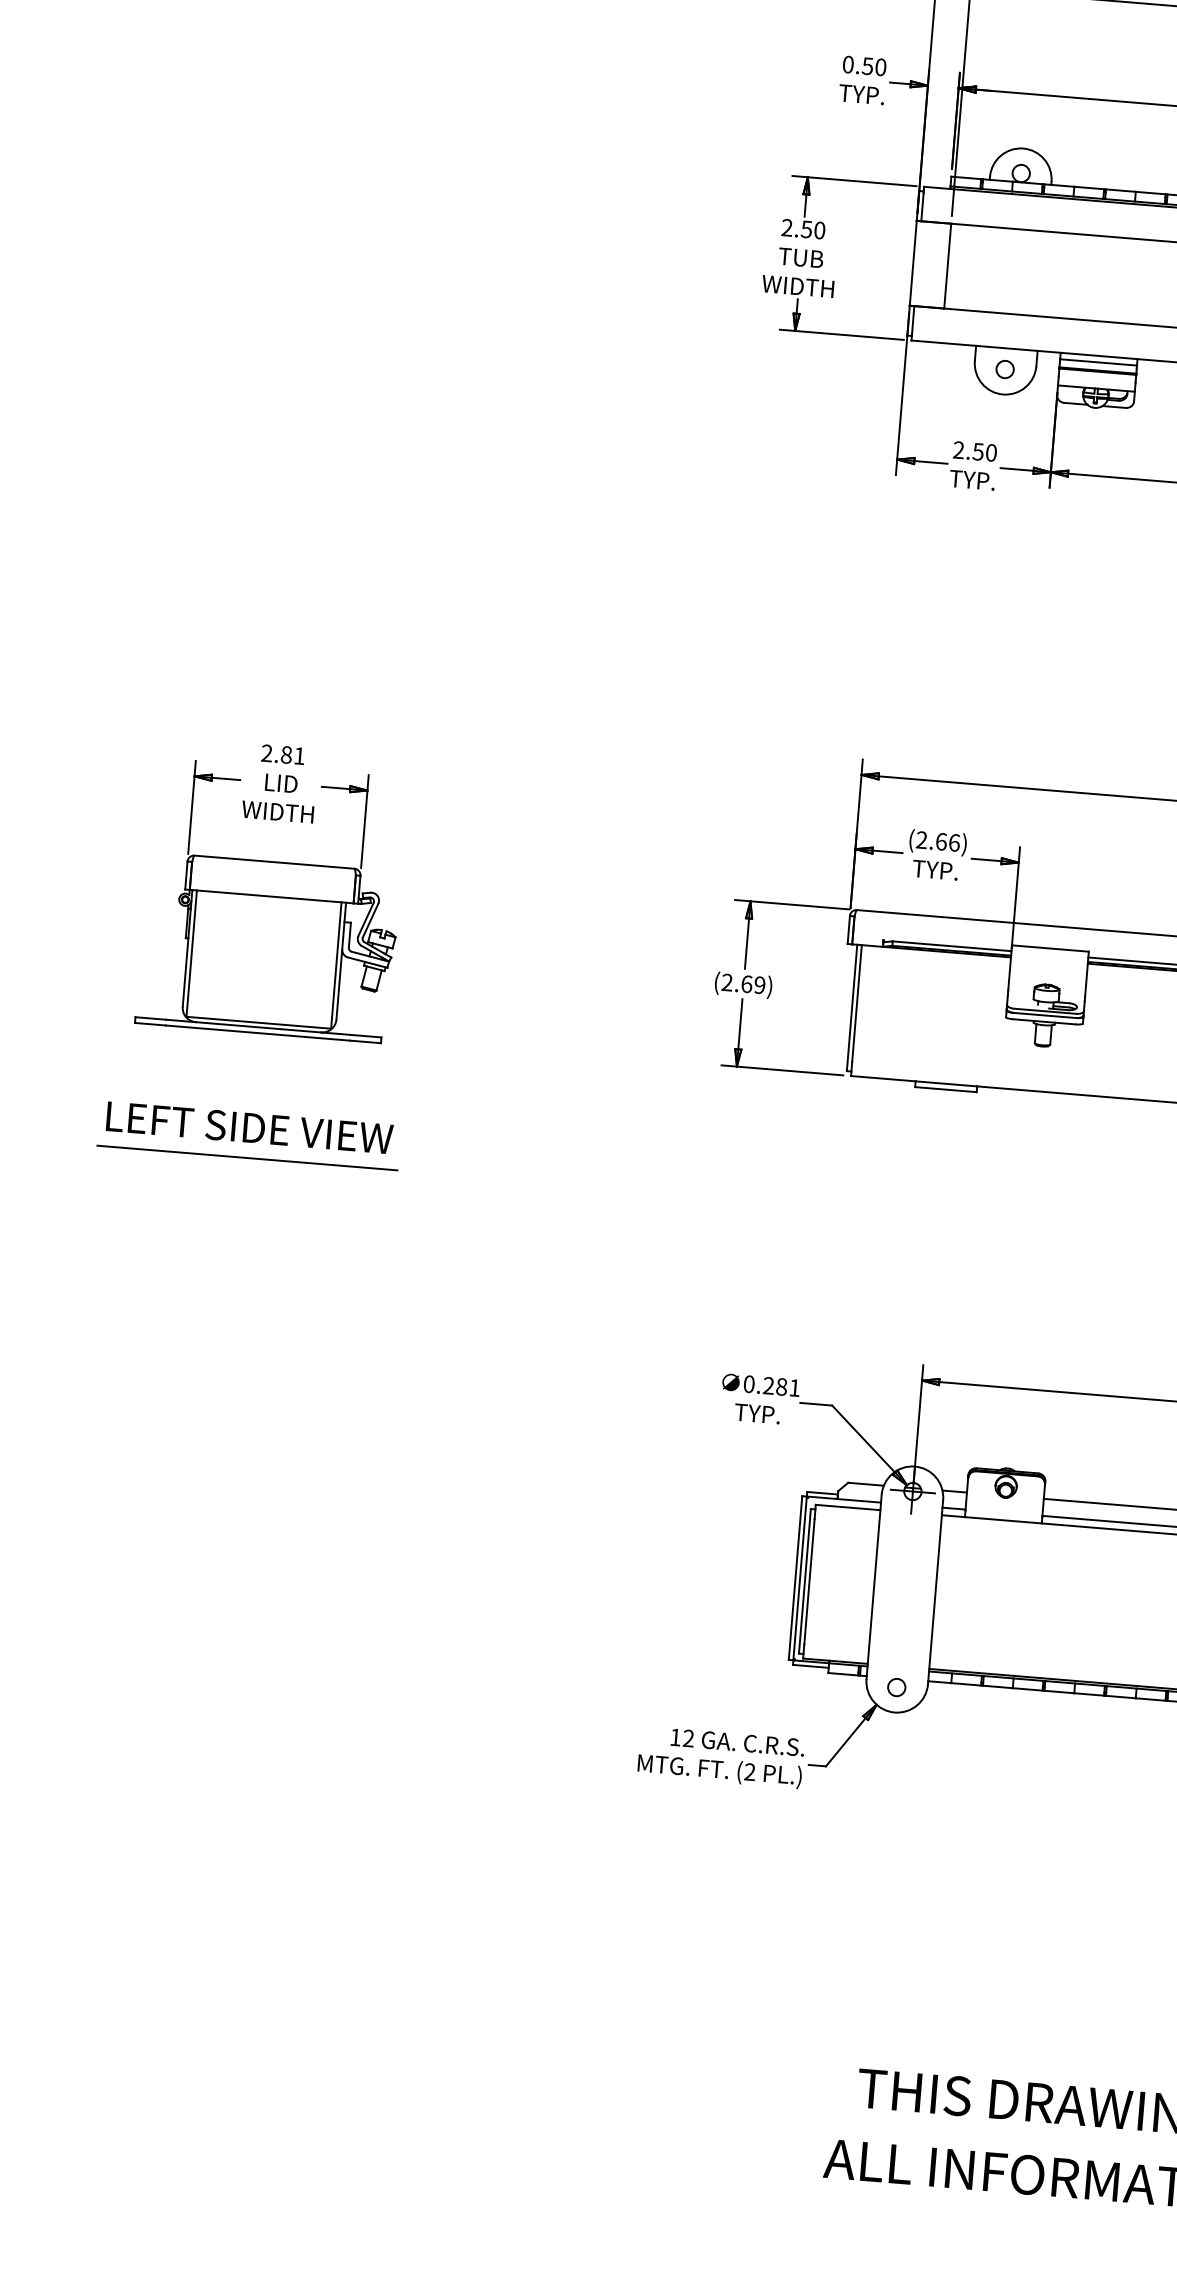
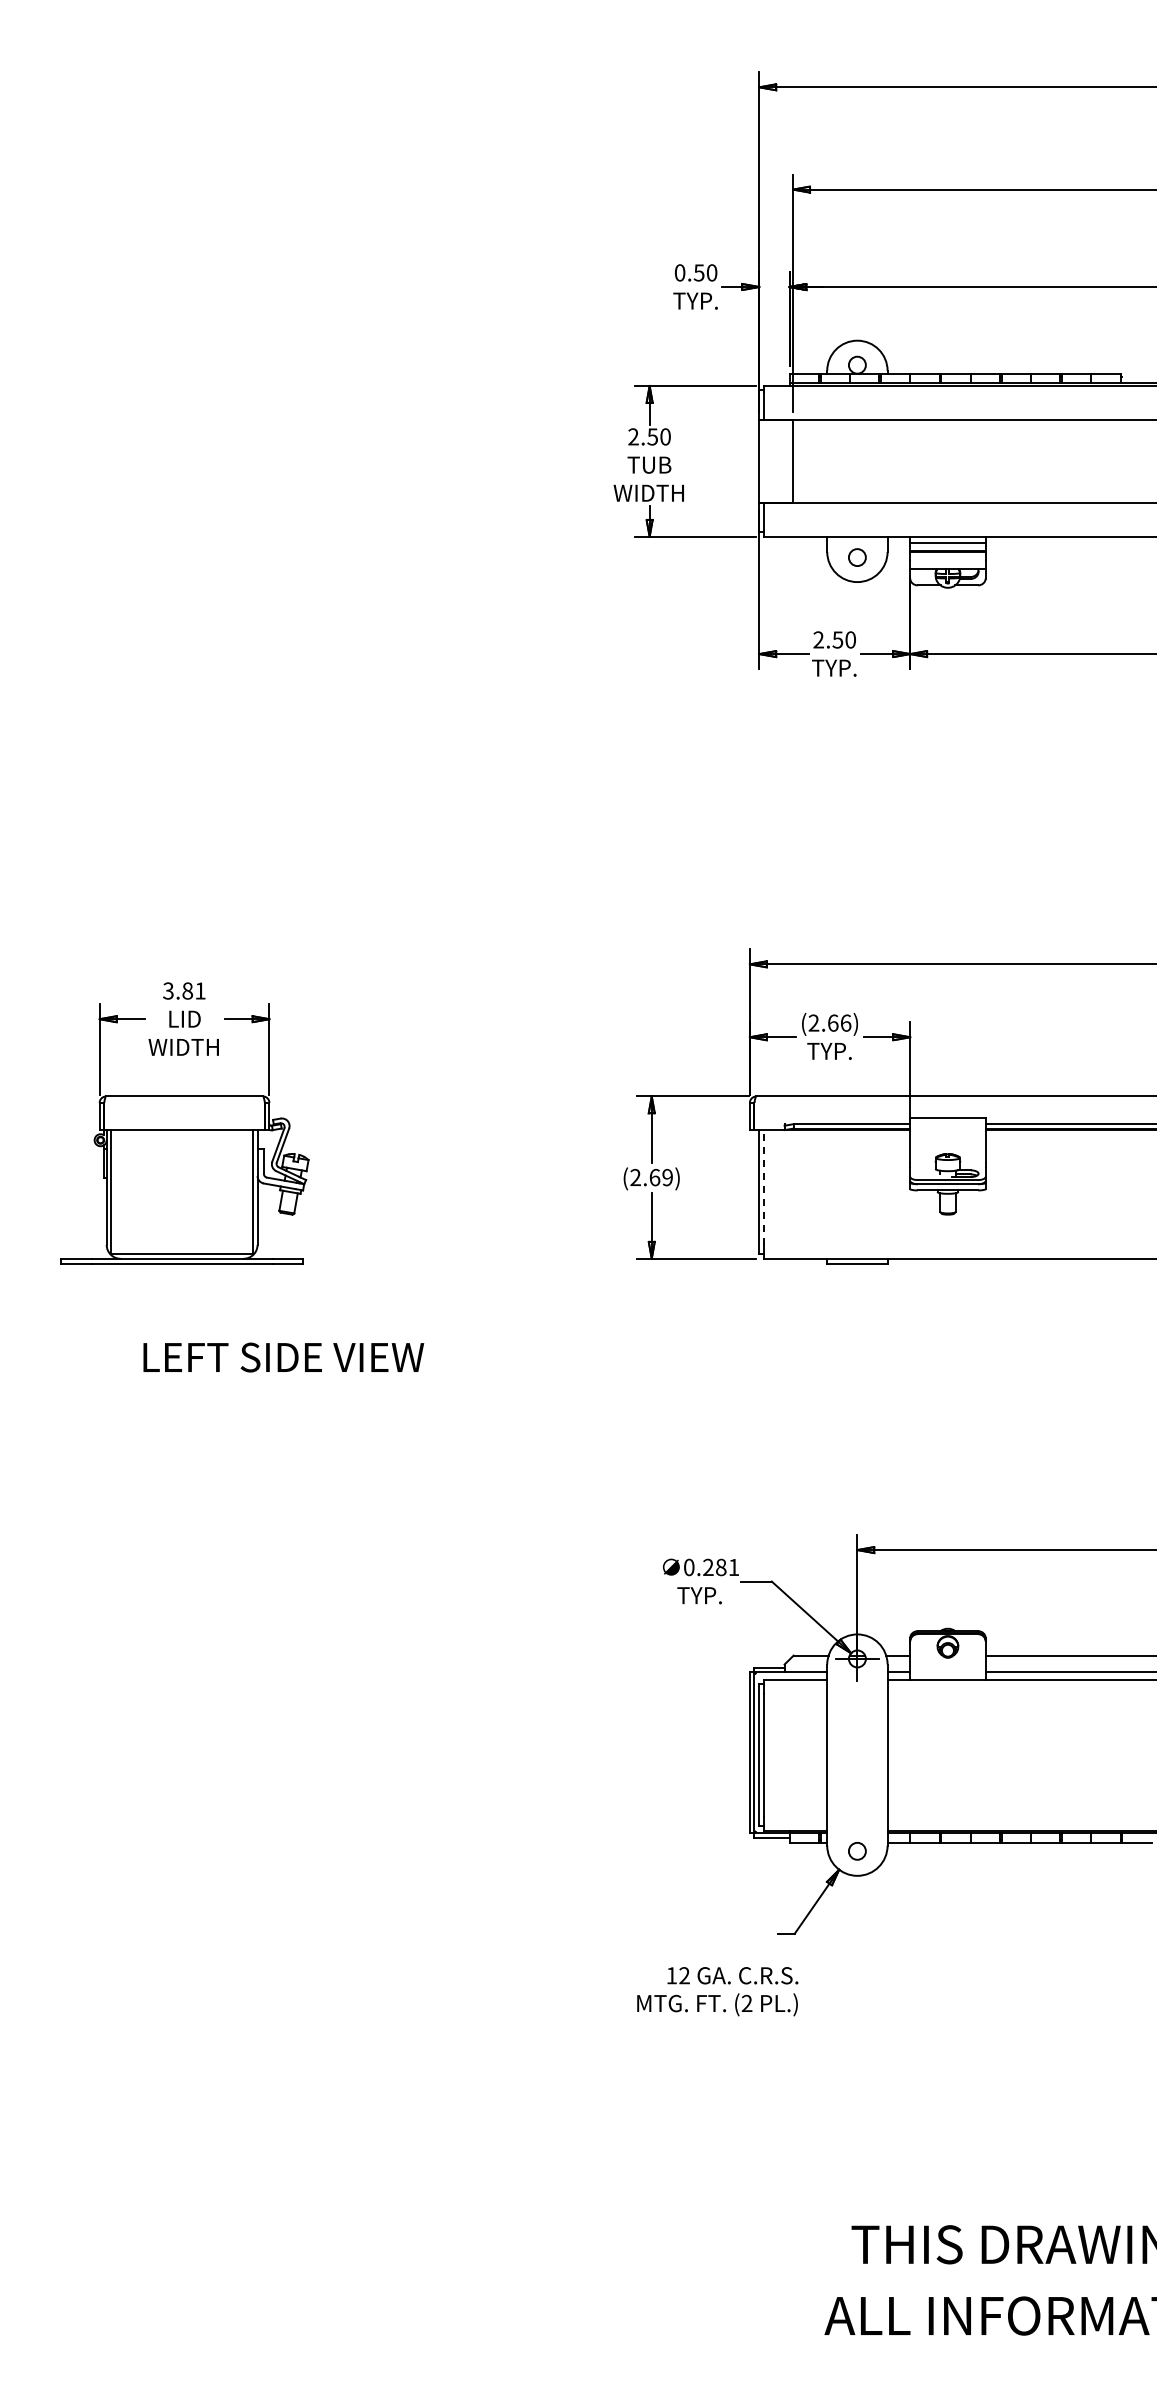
text: (267, 752) -> (168, 990), 2.81 -> 3.81
line: (856, 1003) -> (763, 1187), solid -> dashed
text: (249, 1127) -> (283, 1357), moved
line: (247, 1157) -> (181, 1386), removed
text: (720, 1757) -> (717, 1991), moved

